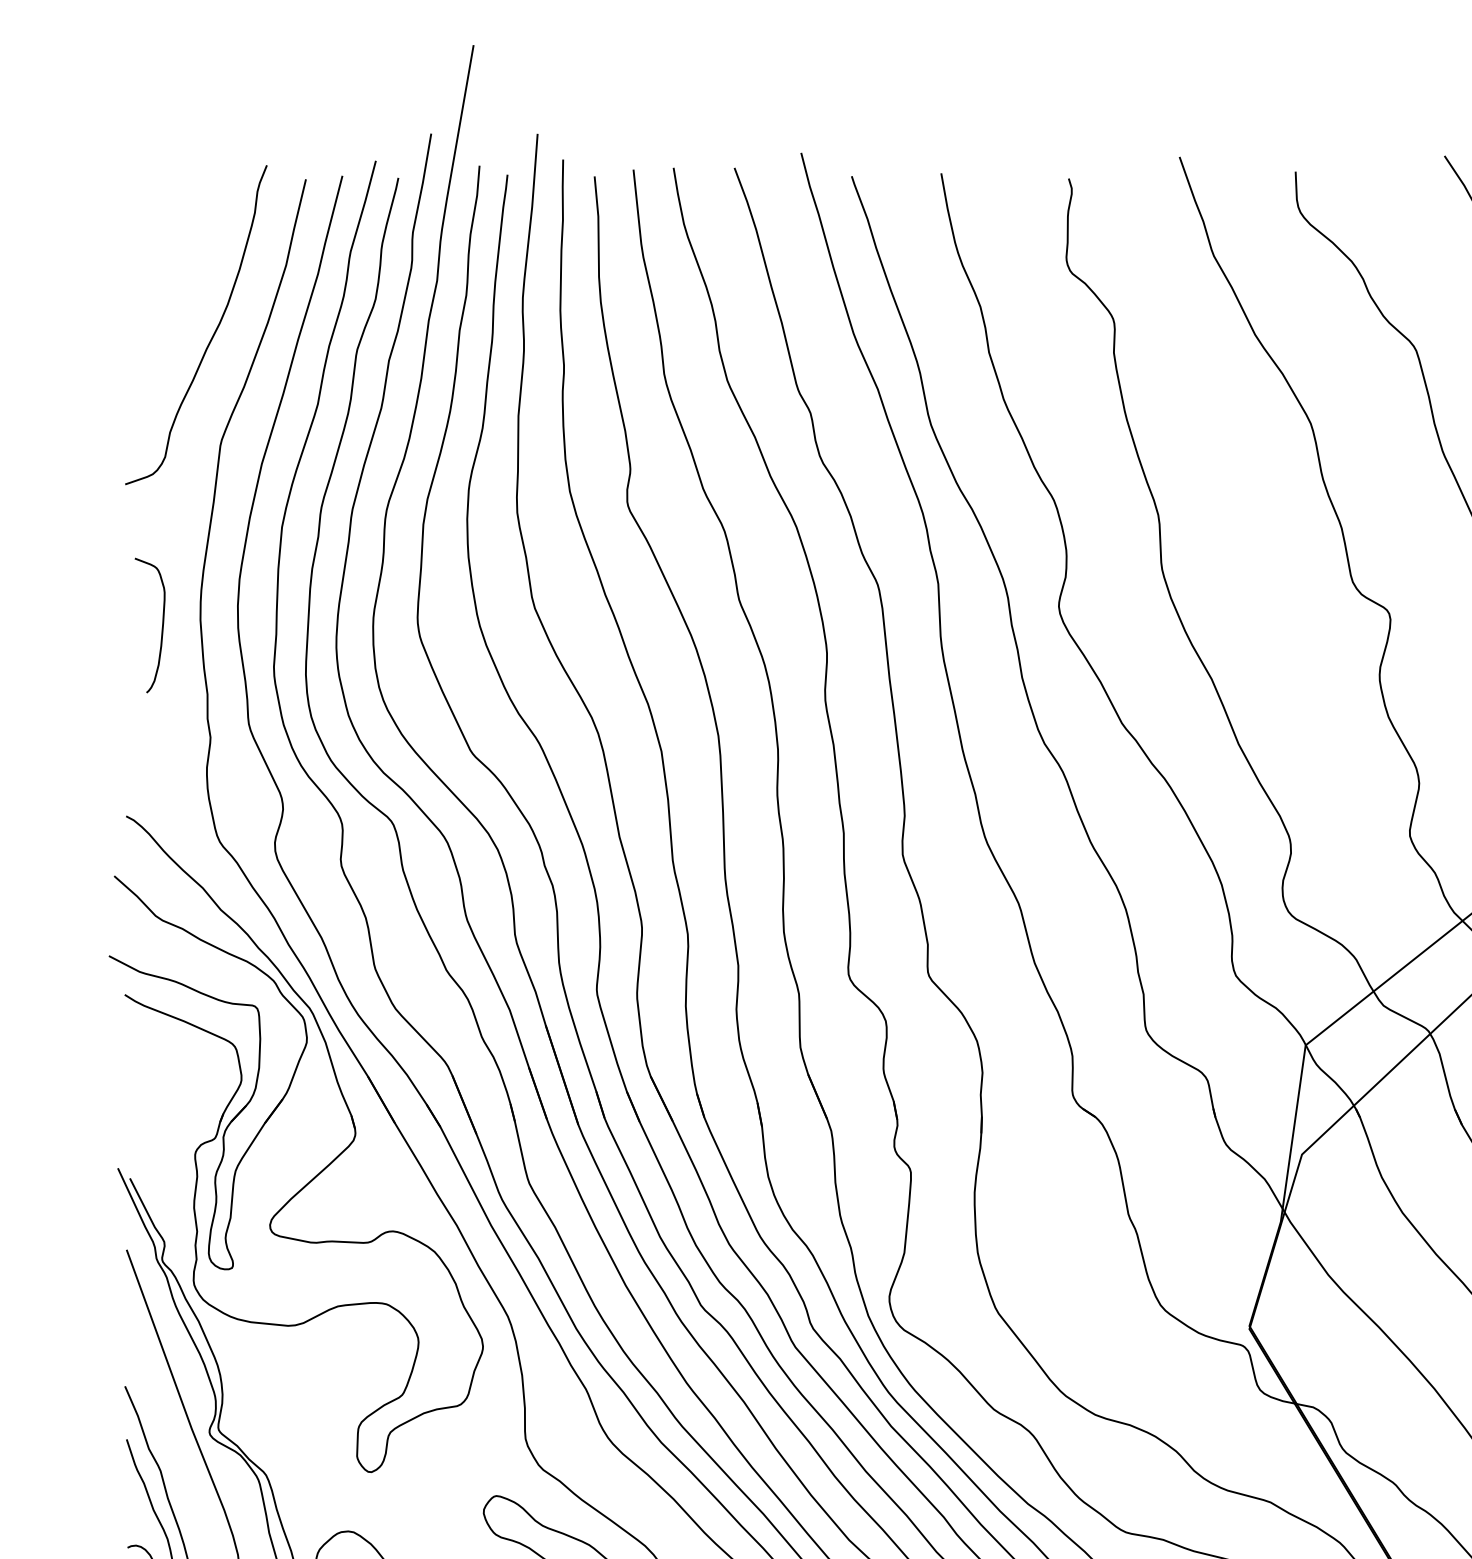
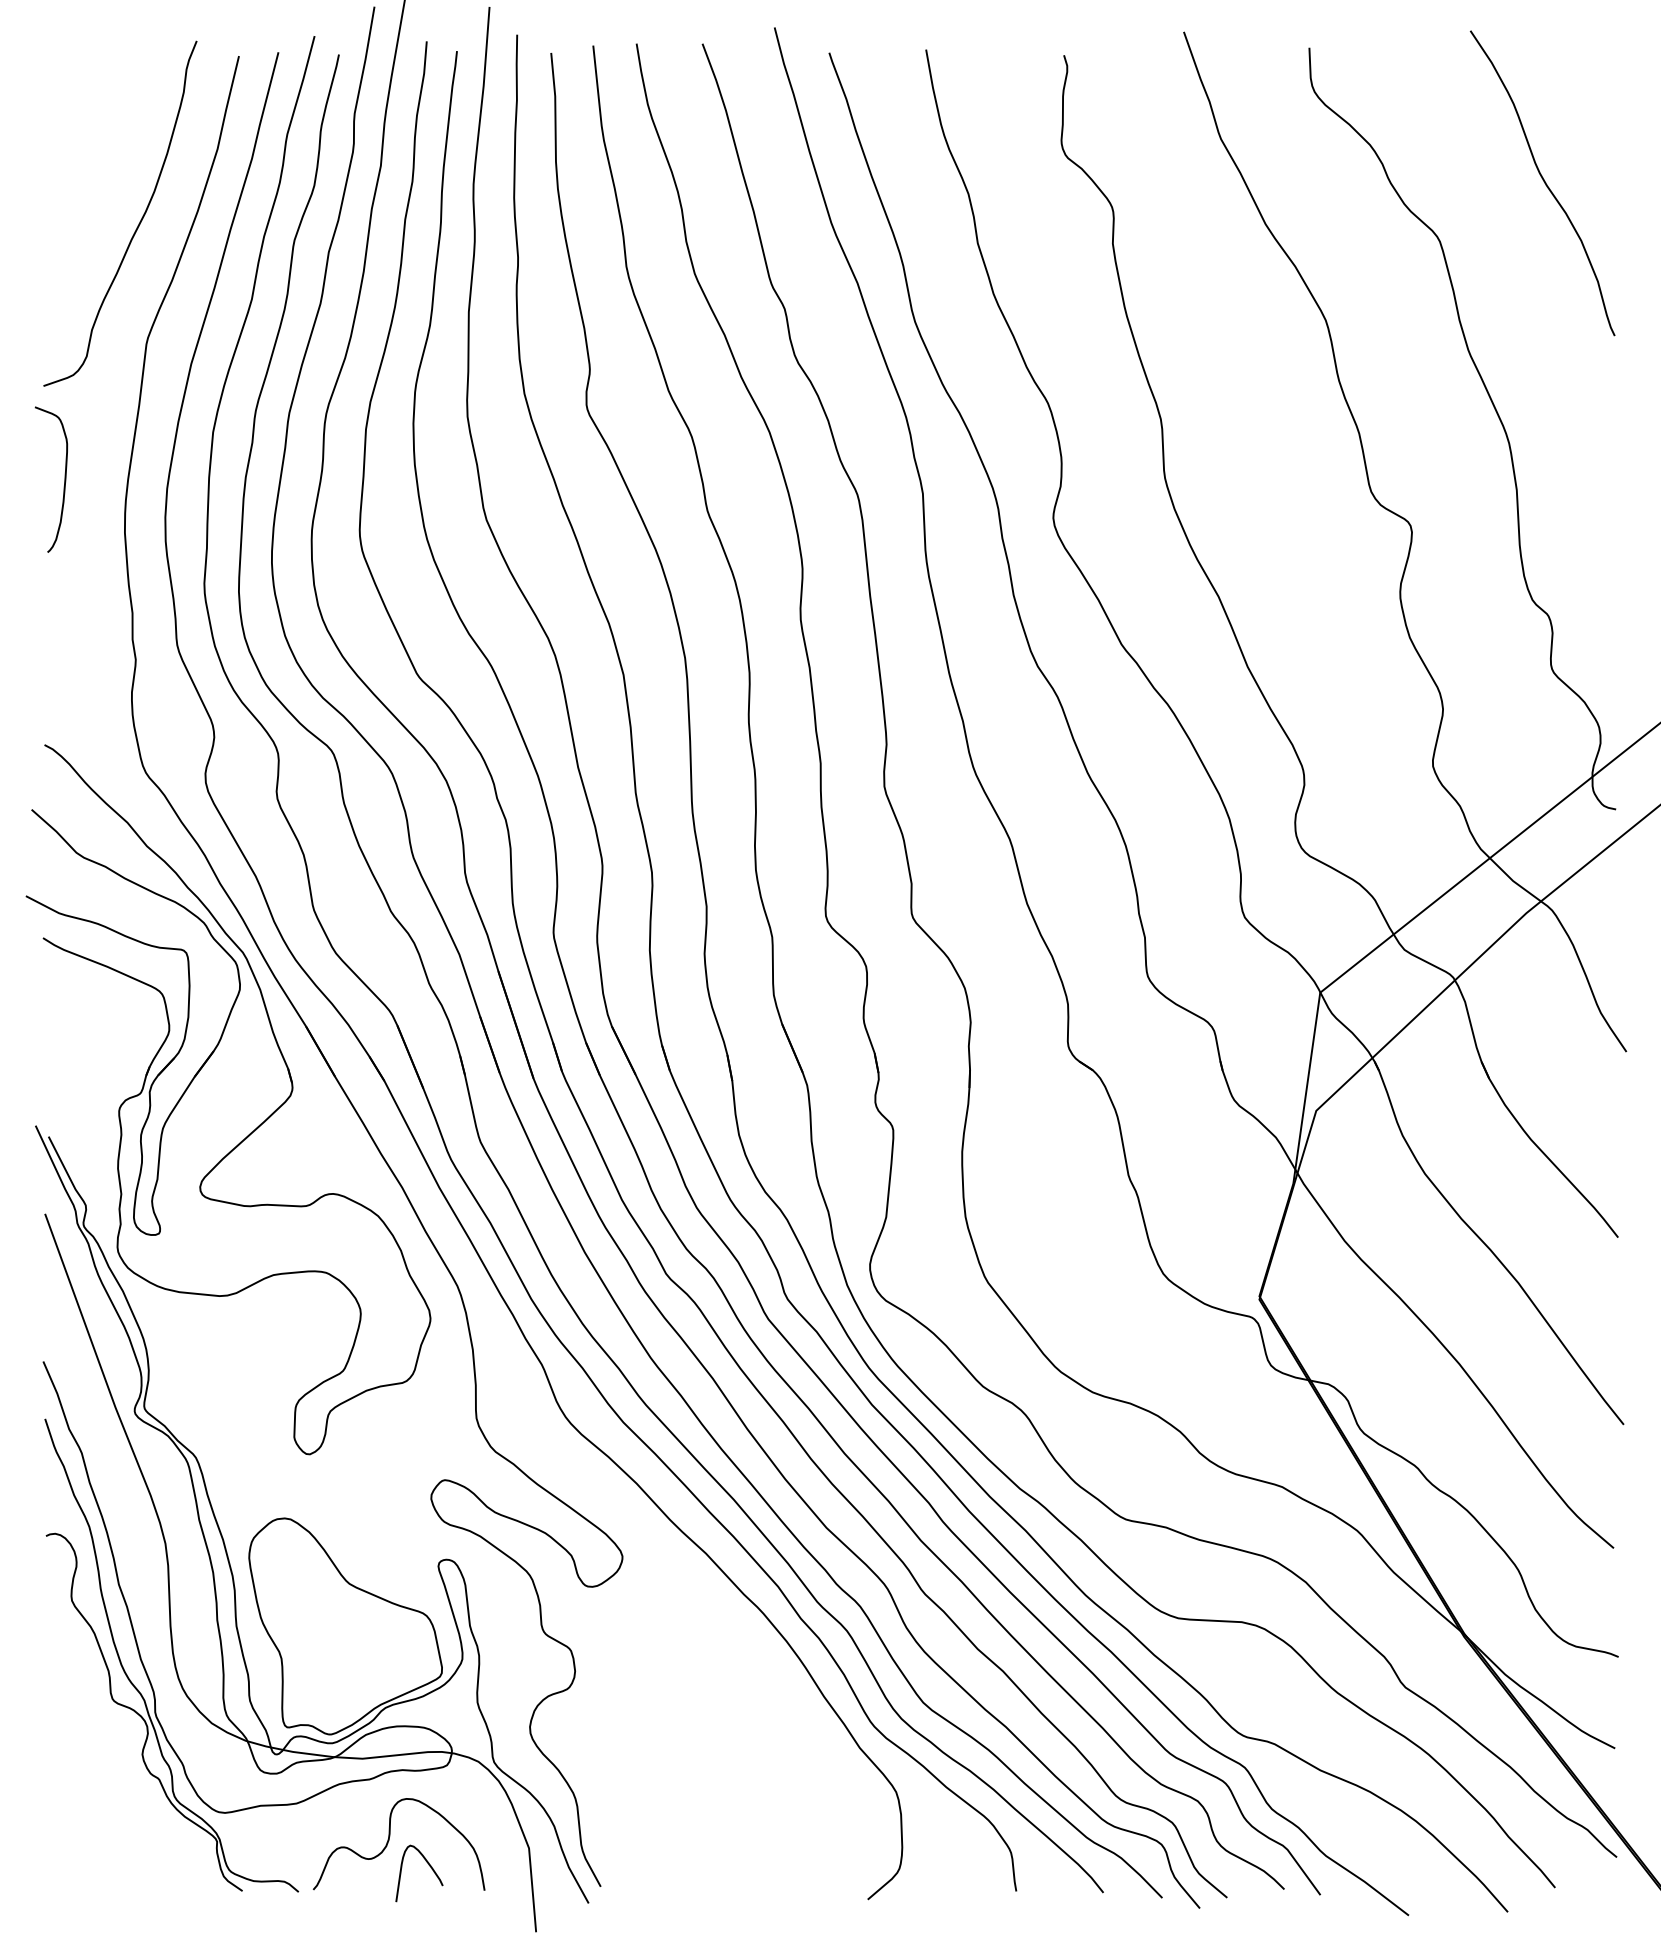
curve: (162, 625) -> (64, 479), moved

